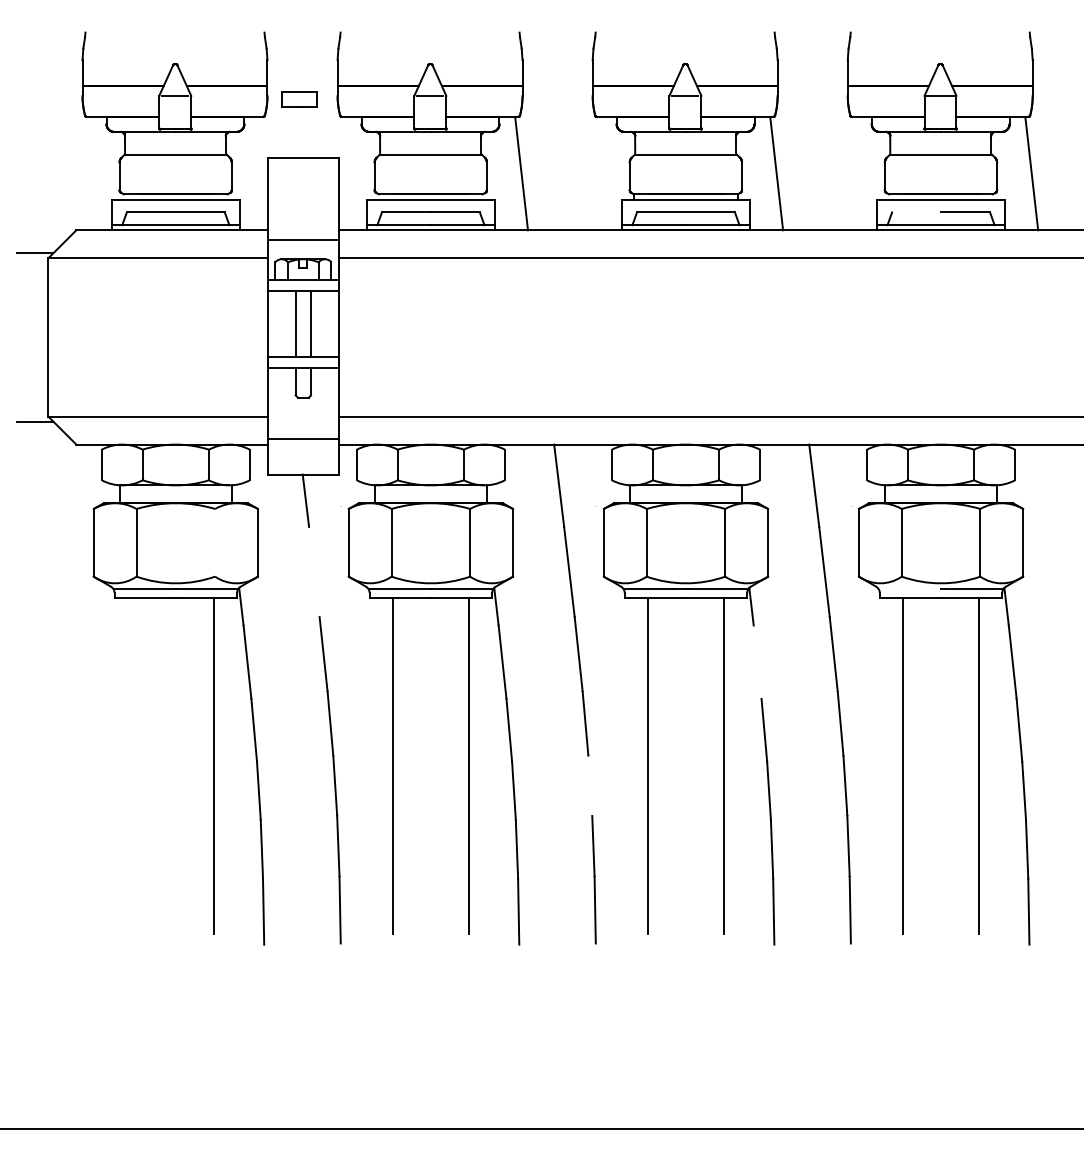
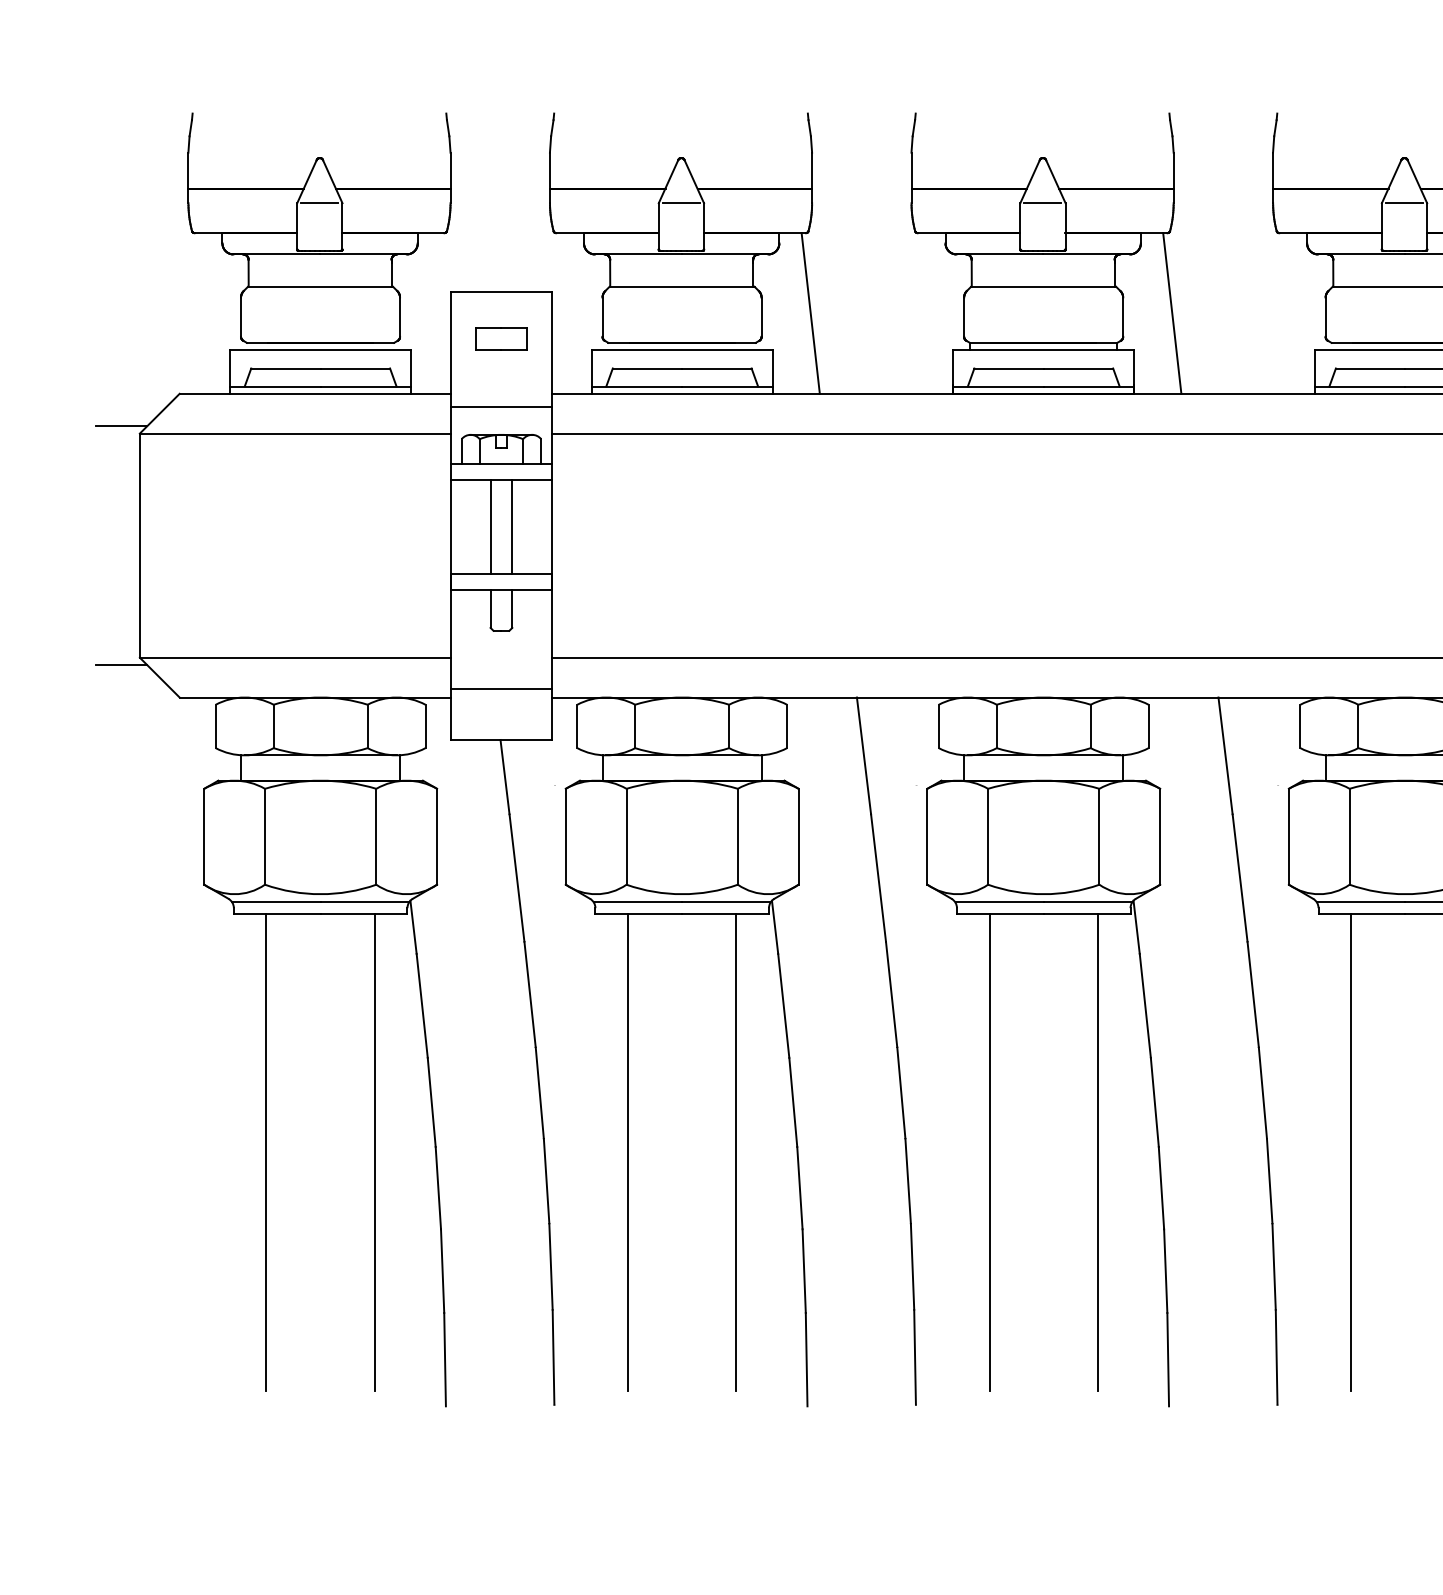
part: (299, 99) -> (501, 338), moved
line: (916, 212) -> (1370, 368), added
line: (215, 542) -> (376, 836), added
line: (314, 571) -> (517, 877), added
line: (909, 588) -> (1360, 901), added
line: (757, 661) -> (1145, 1004), added
line: (137, 765) -> (266, 1152), added
line: (590, 785) -> (908, 1180), added

